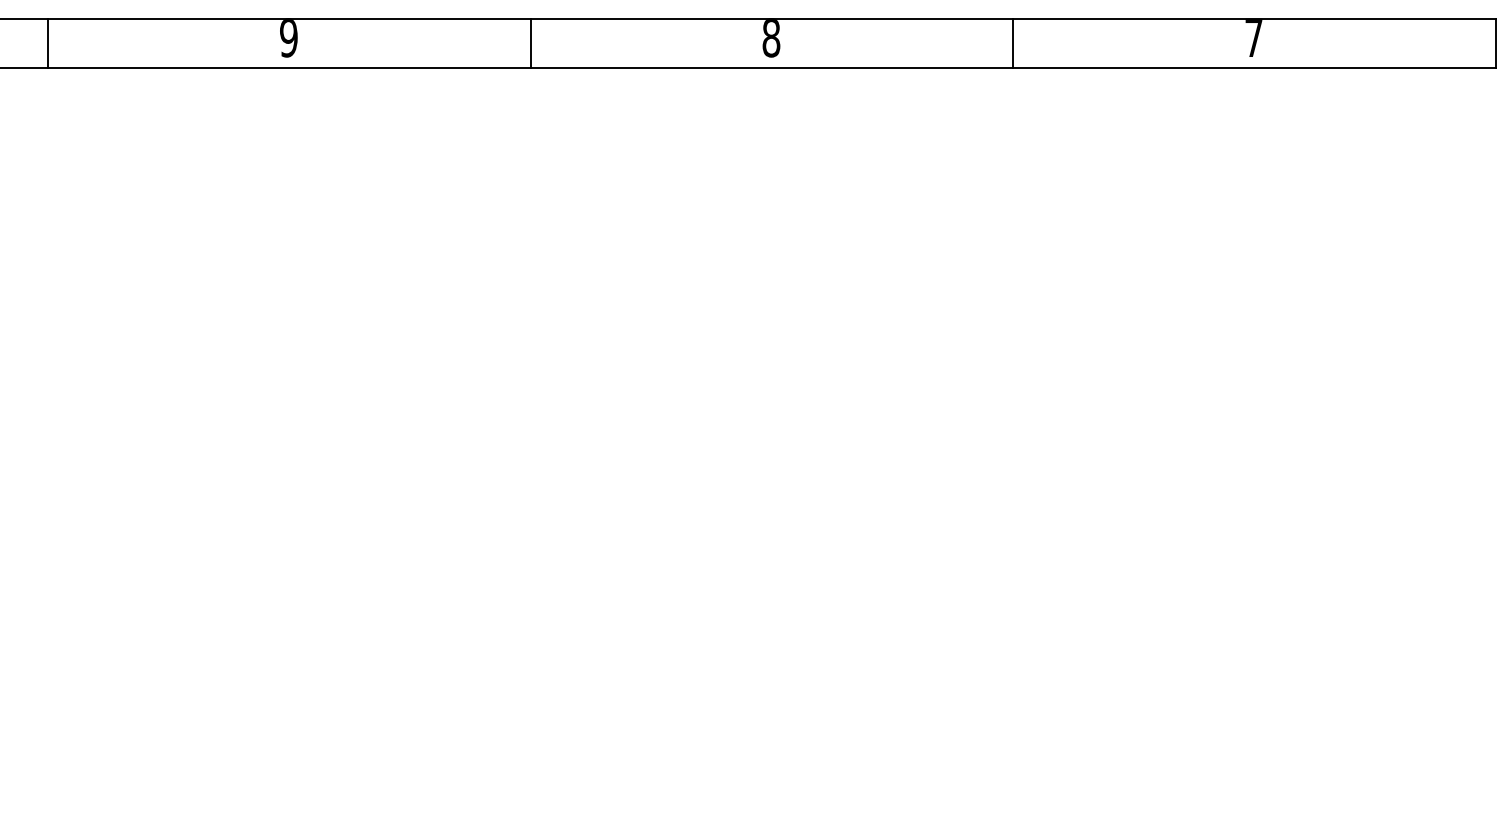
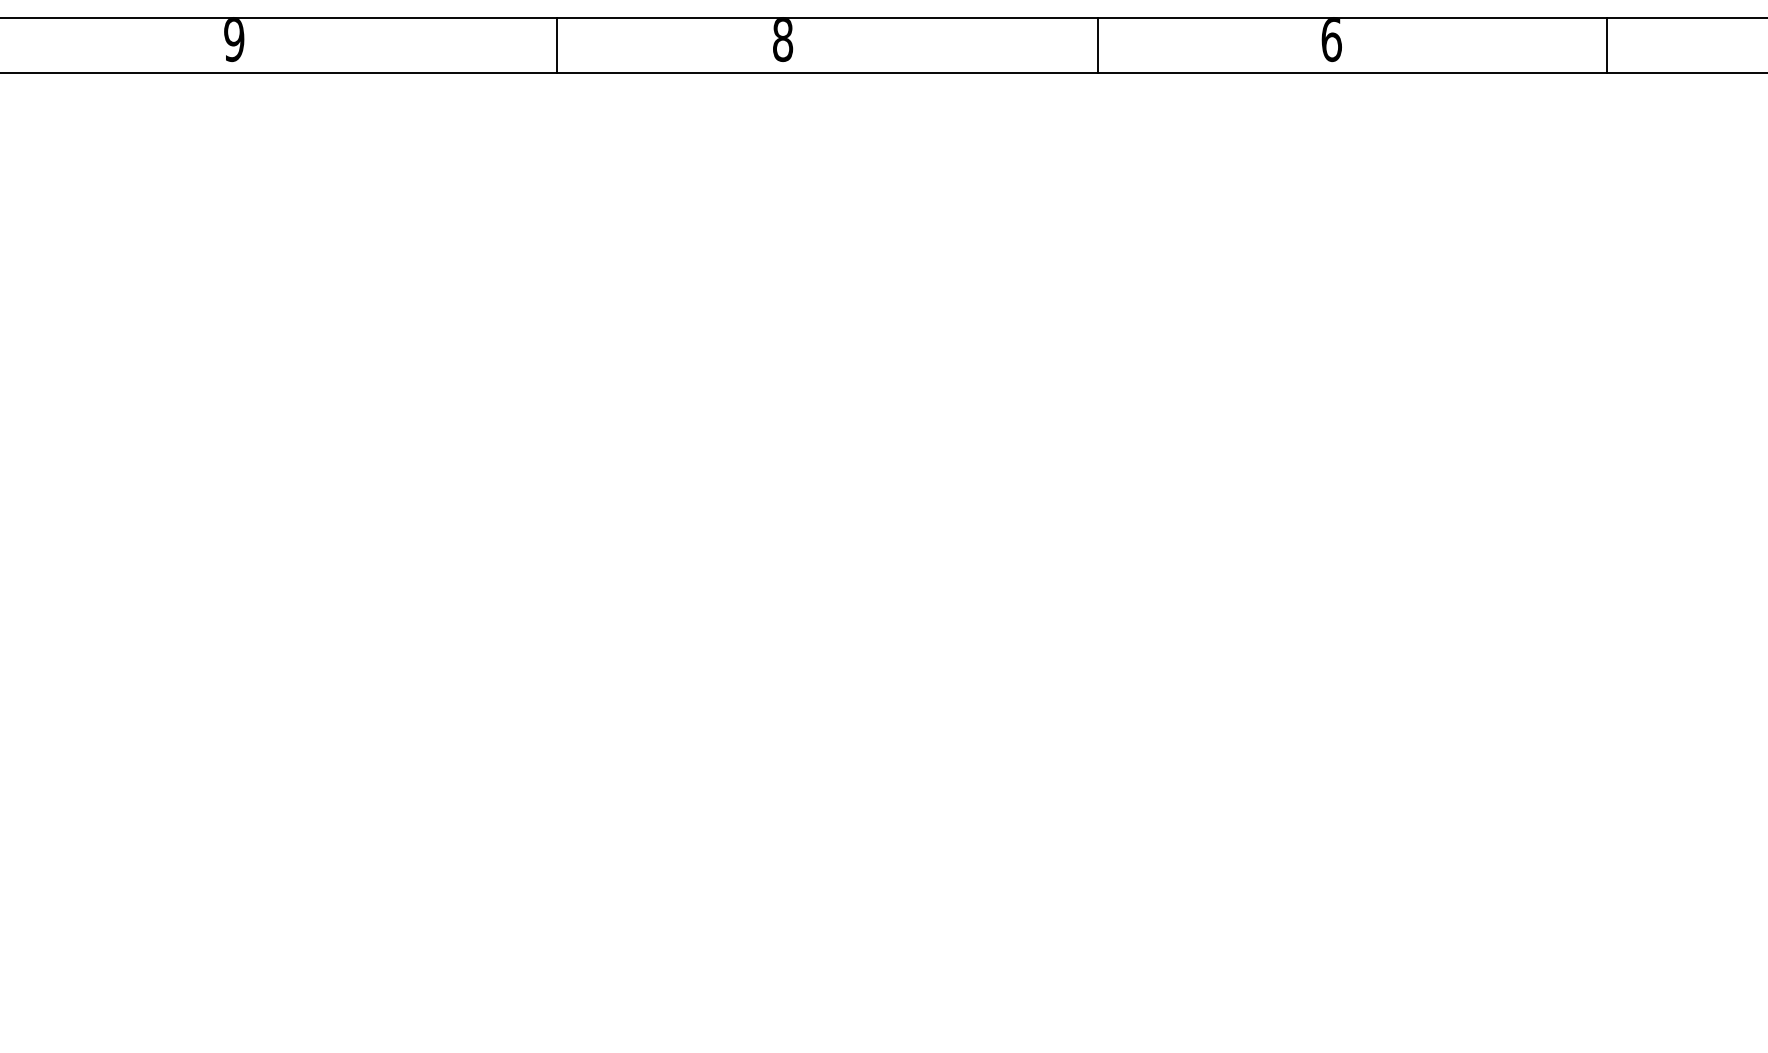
text: (1253, 38) -> (1331, 40), 7 -> 6
line: (530, 43) -> (557, 45), moved
line: (1012, 43) -> (1097, 45), moved

